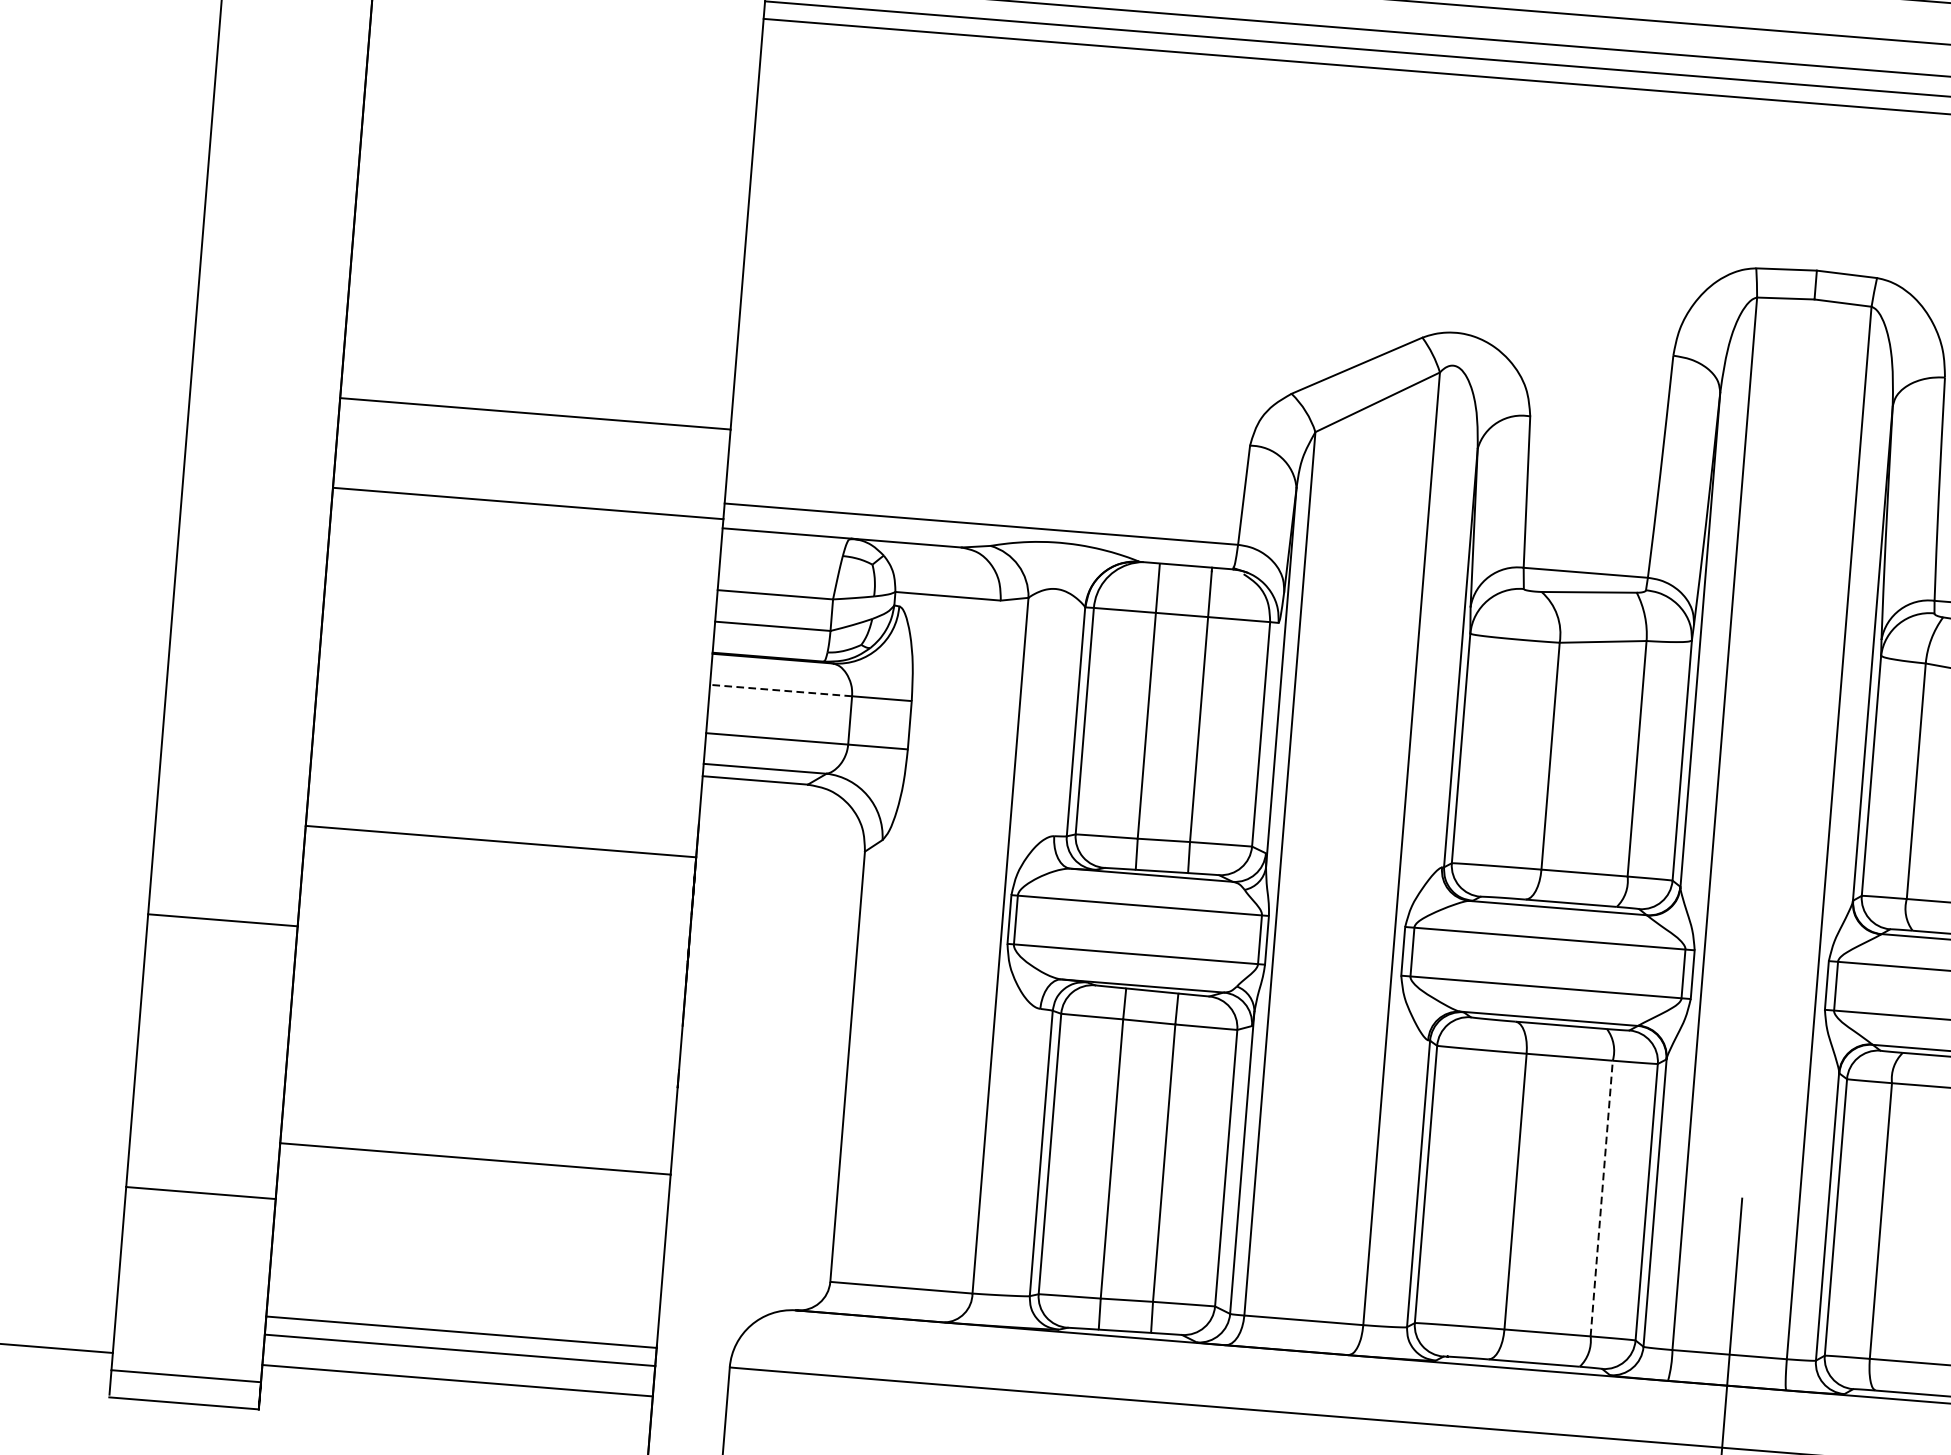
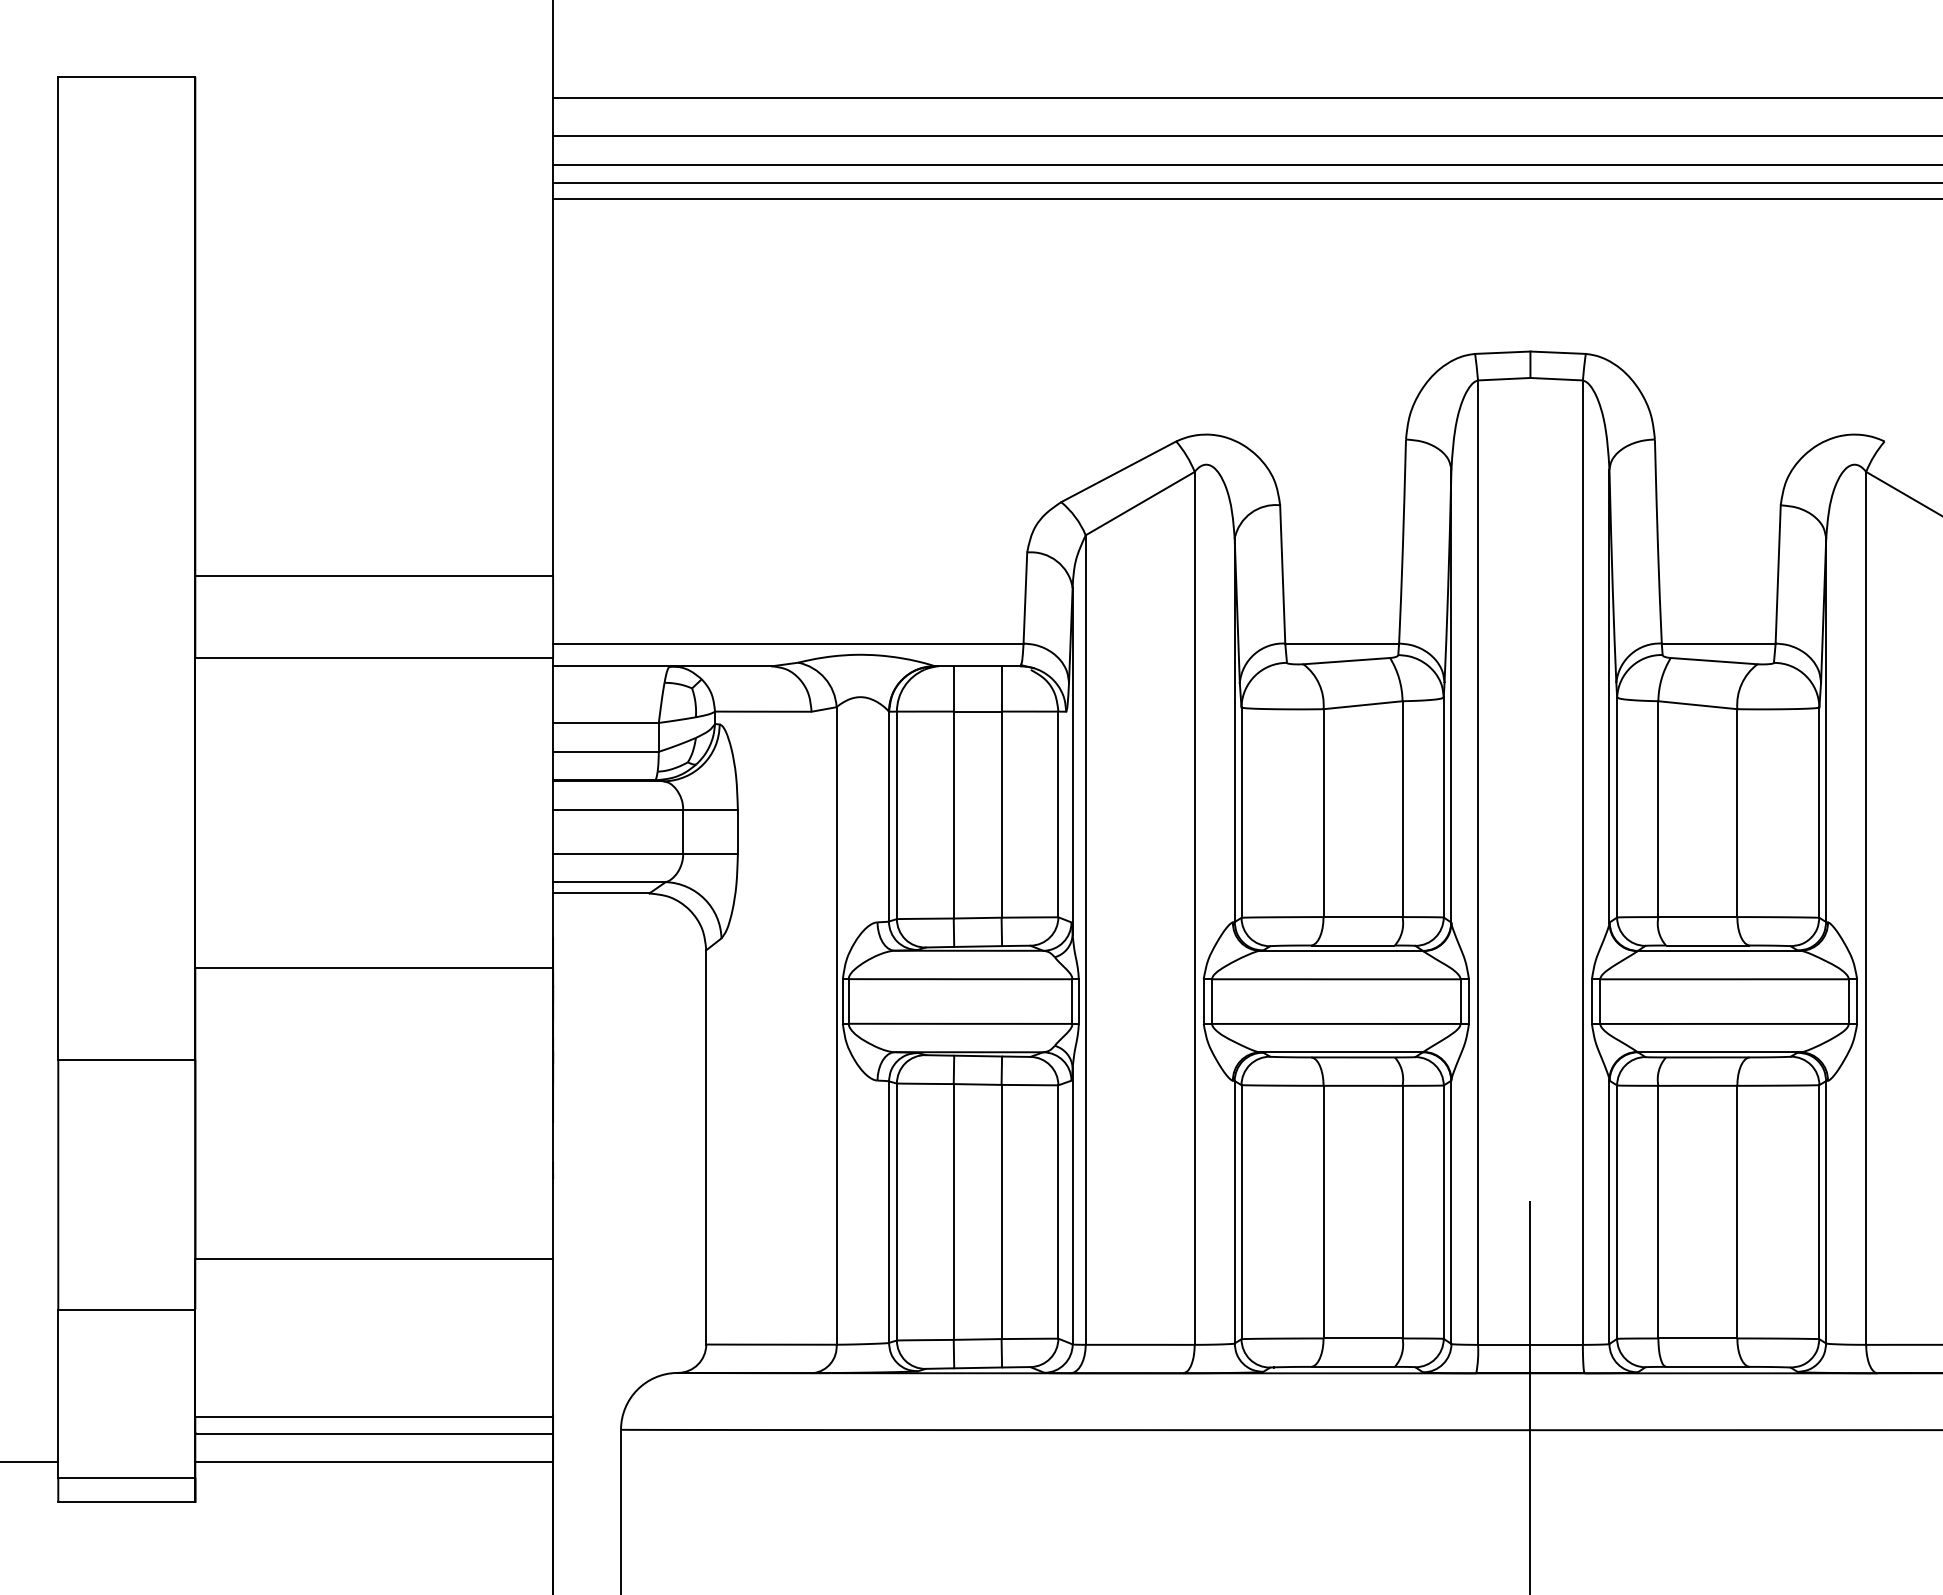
line: (780, 690) -> (617, 809), dashed -> solid
line: (1601, 1197) -> (1402, 1211), dashed -> solid

